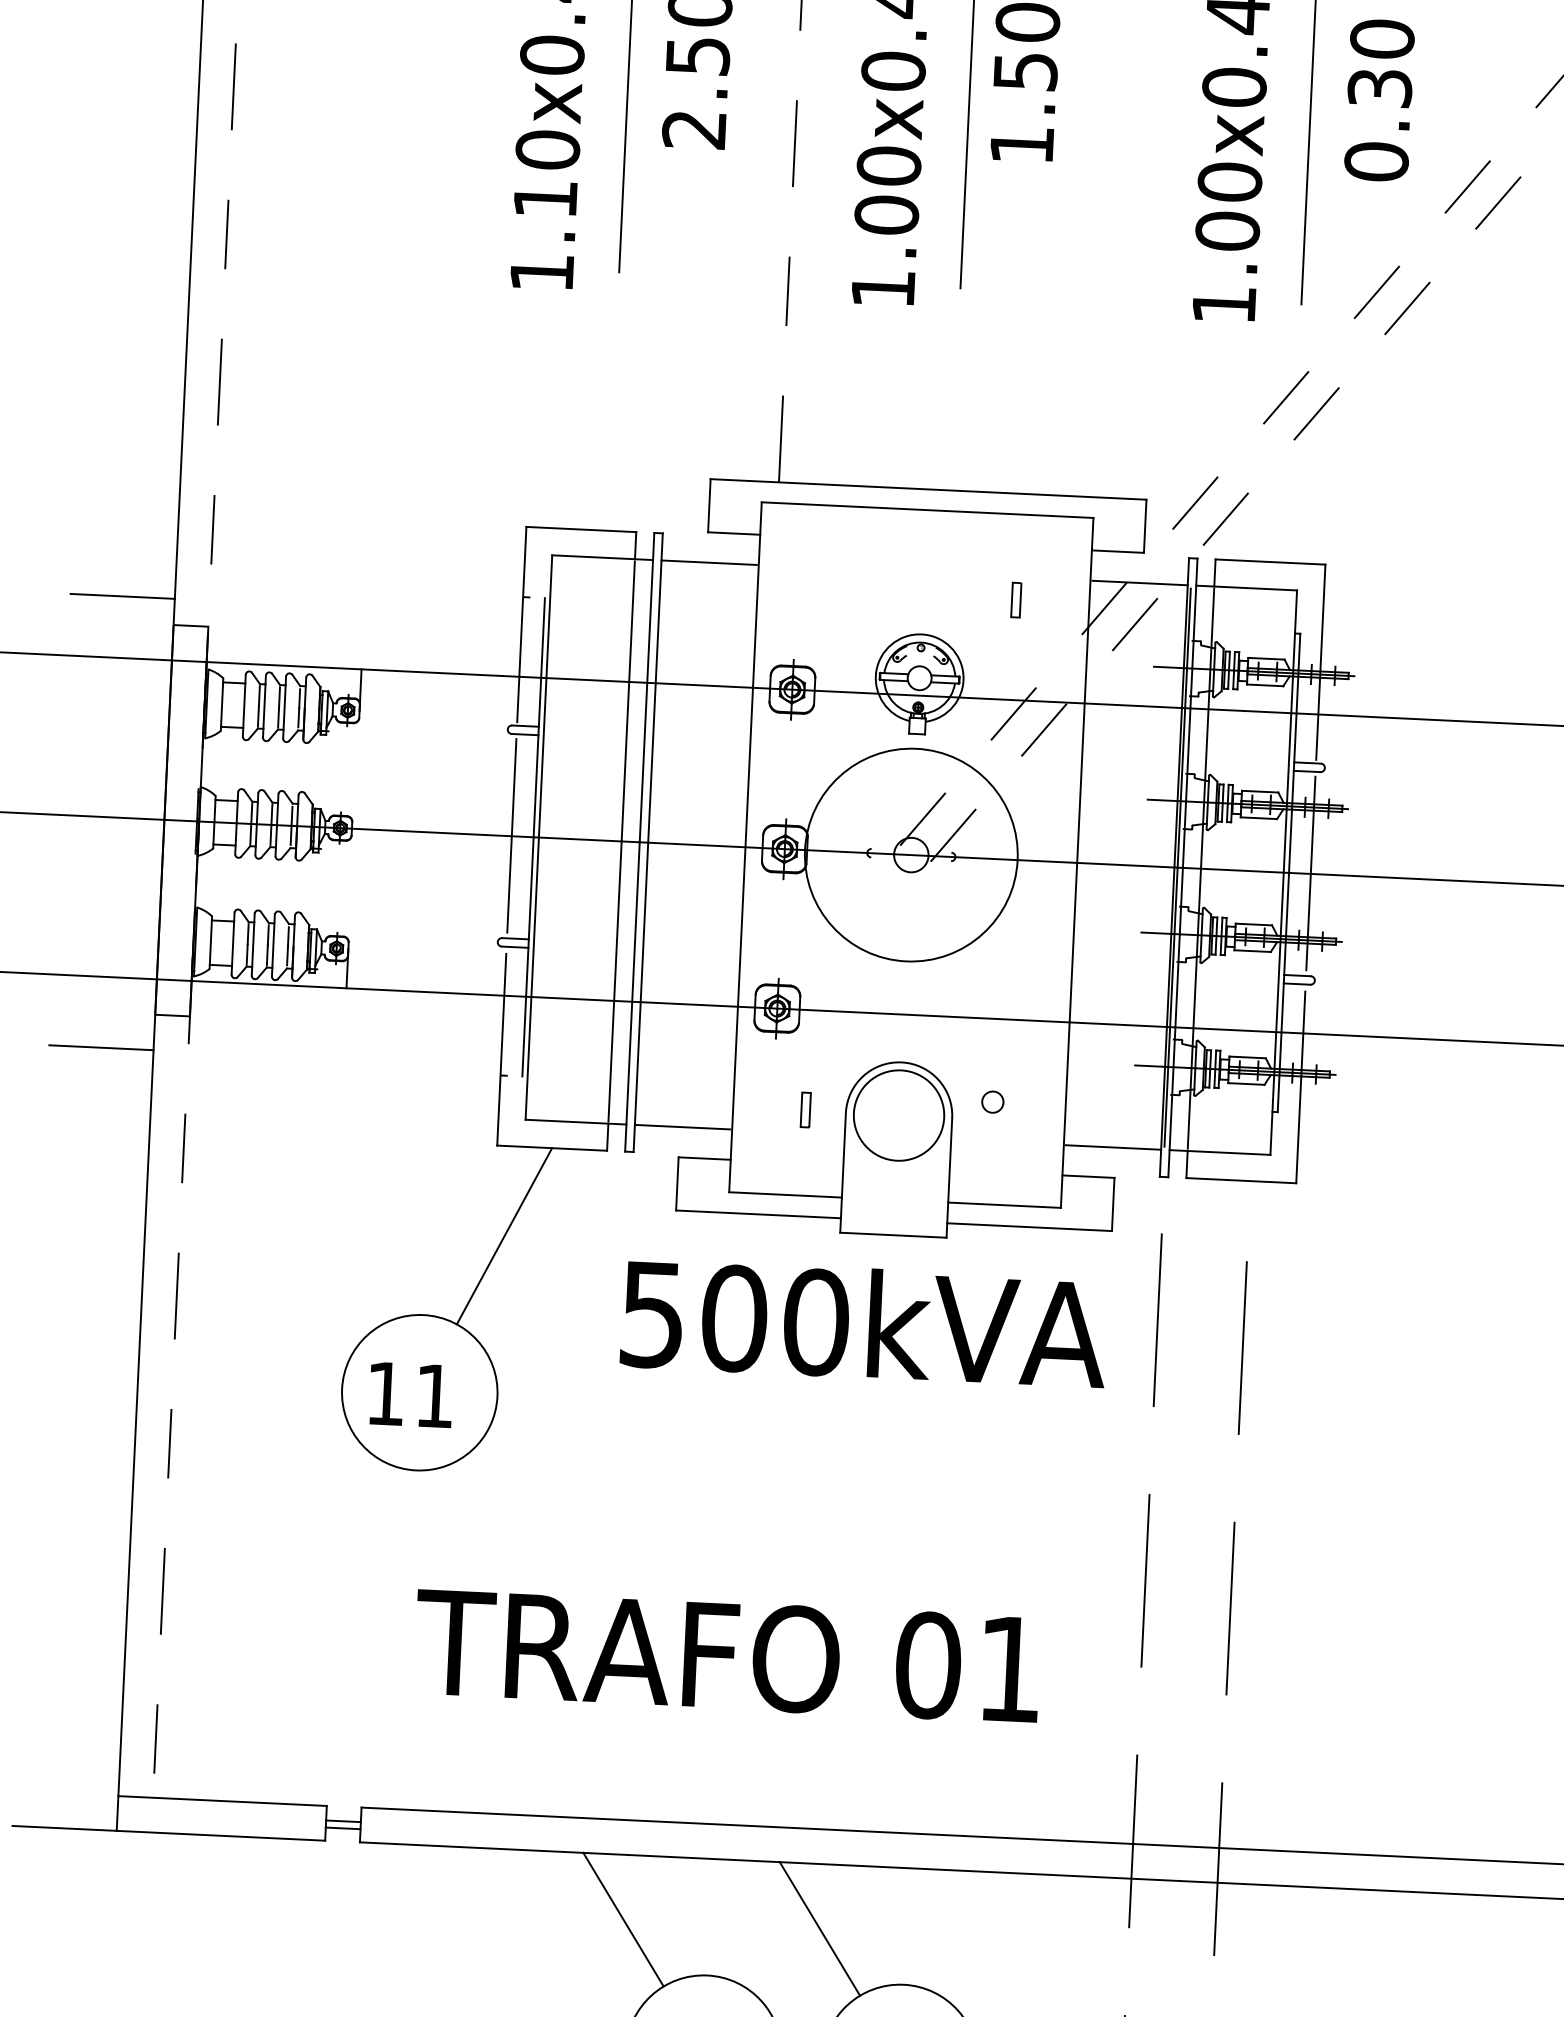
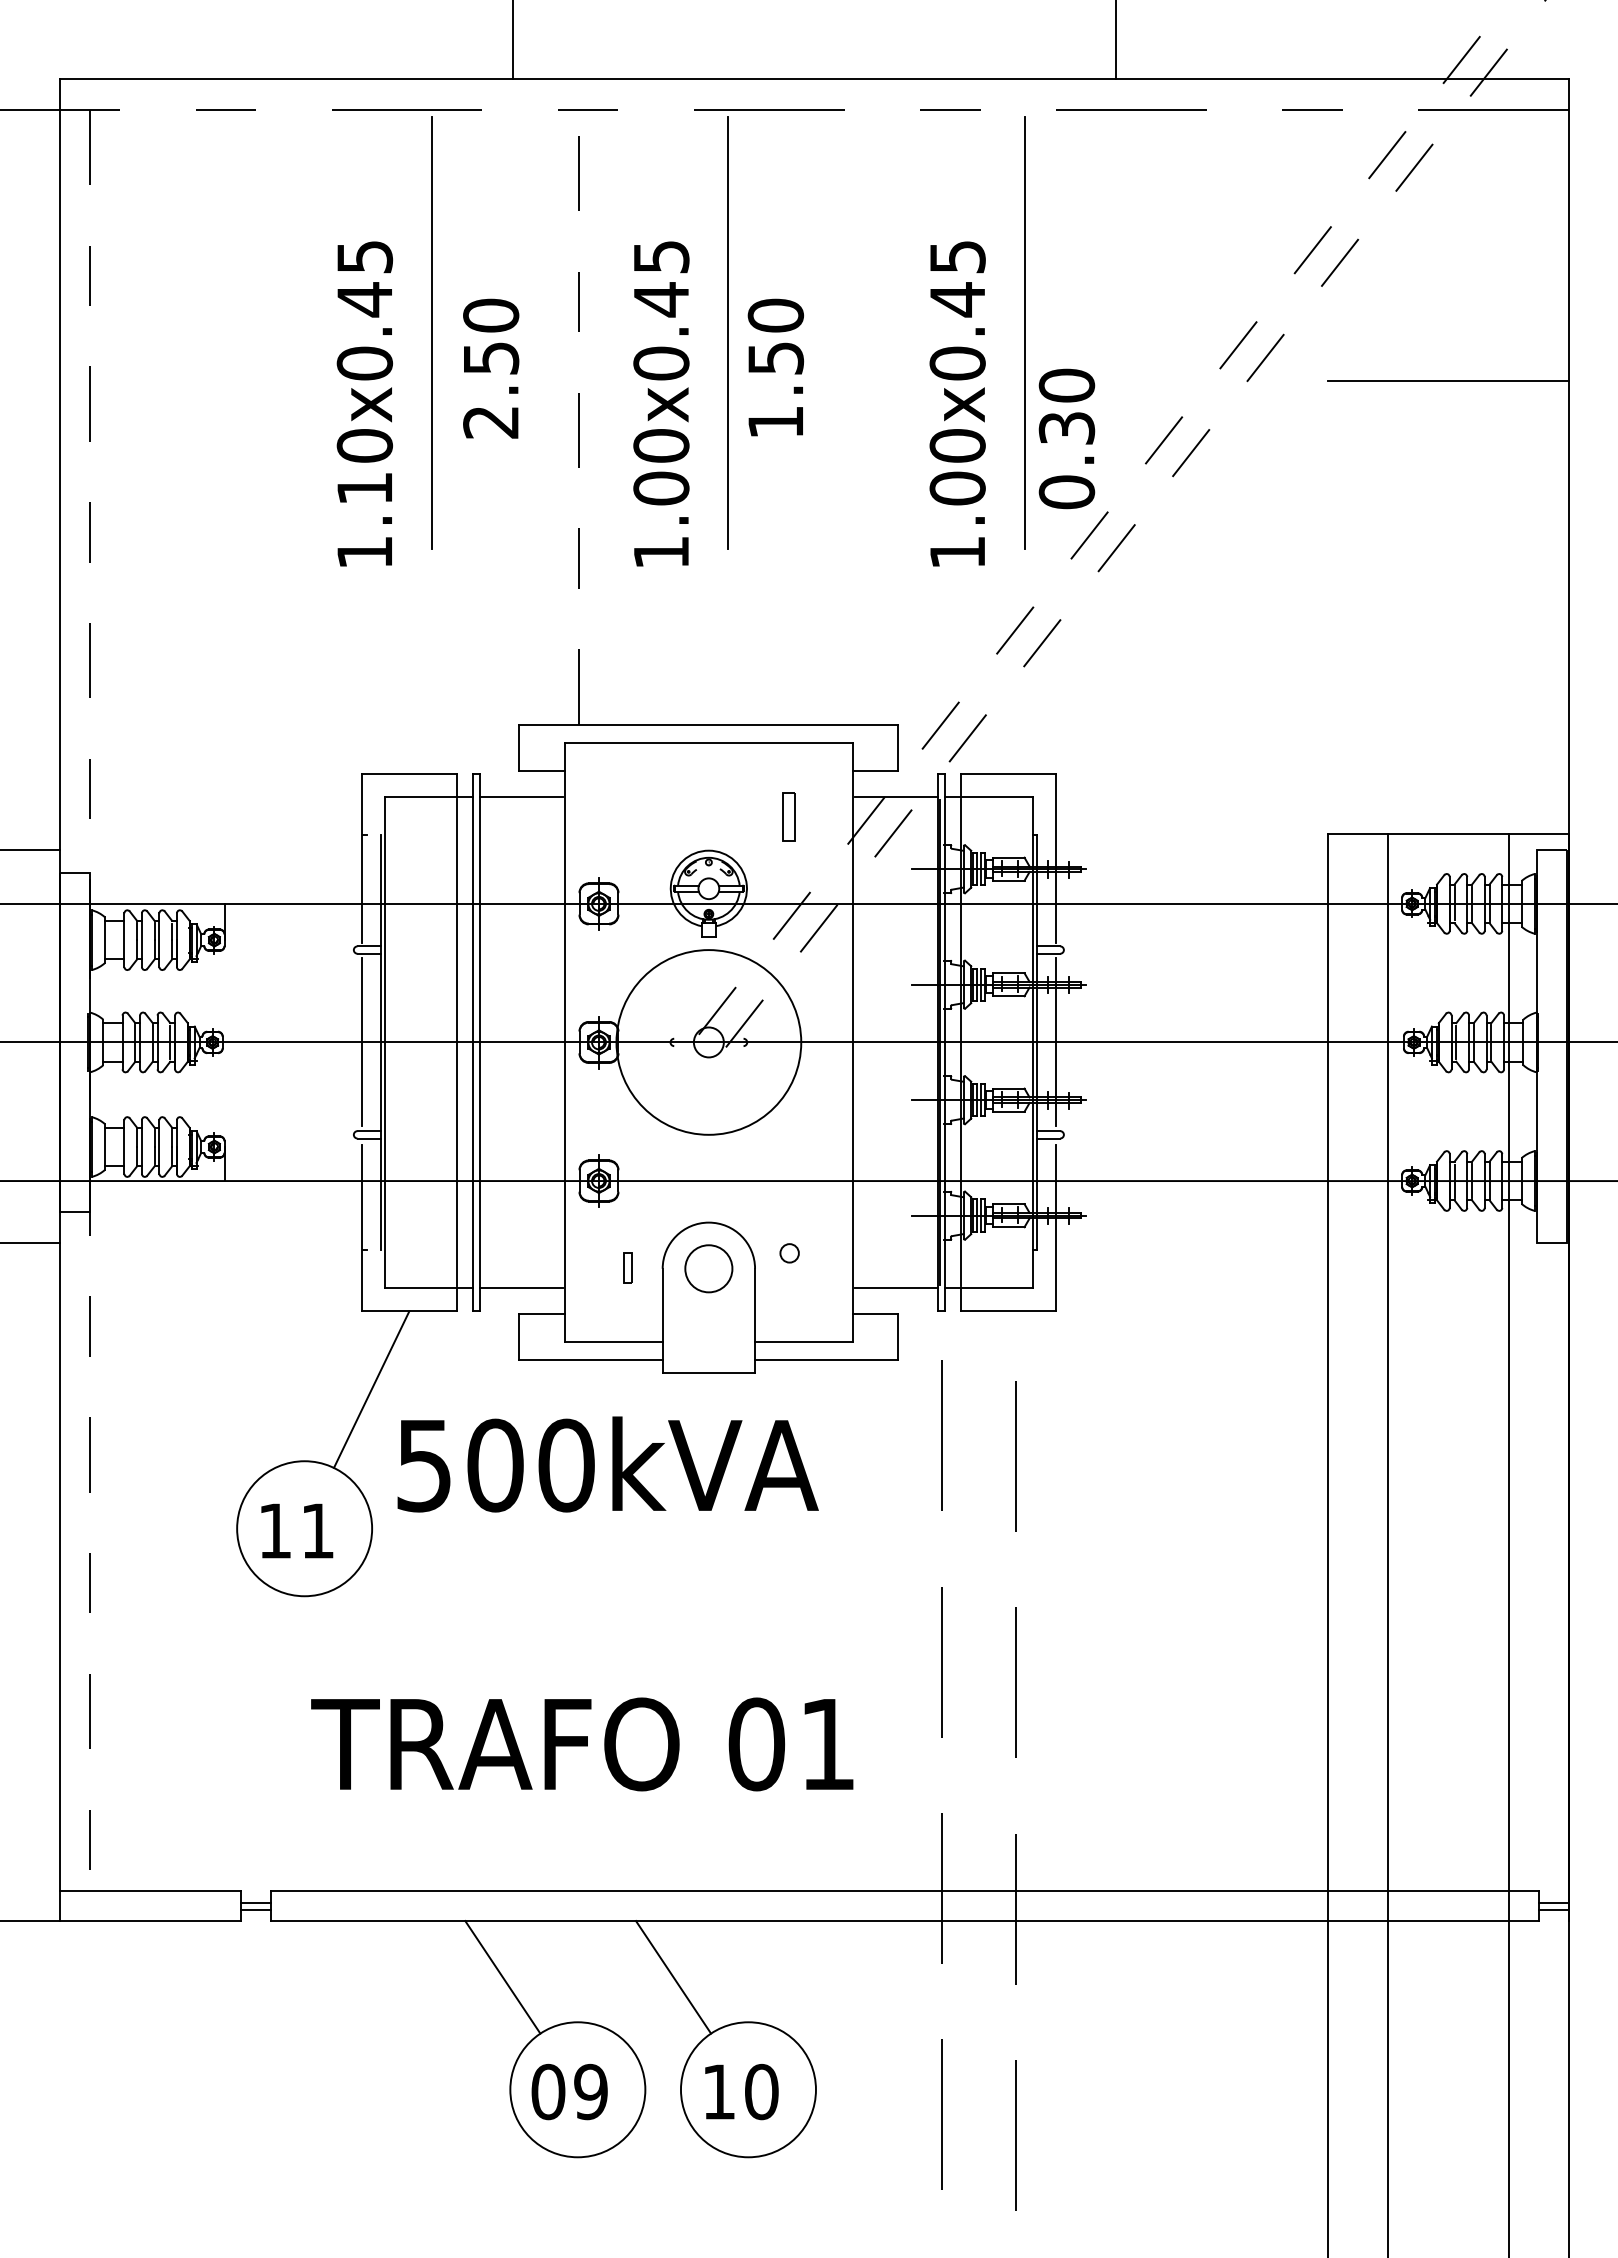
text: (1378, 99) -> (1066, 438), moved
part: (1016, 599) -> (789, 816), size x1.6
circle: (898, 1115) -> (708, 1268), size x0.6
text: (863, 1323) -> (607, 1464), moved

